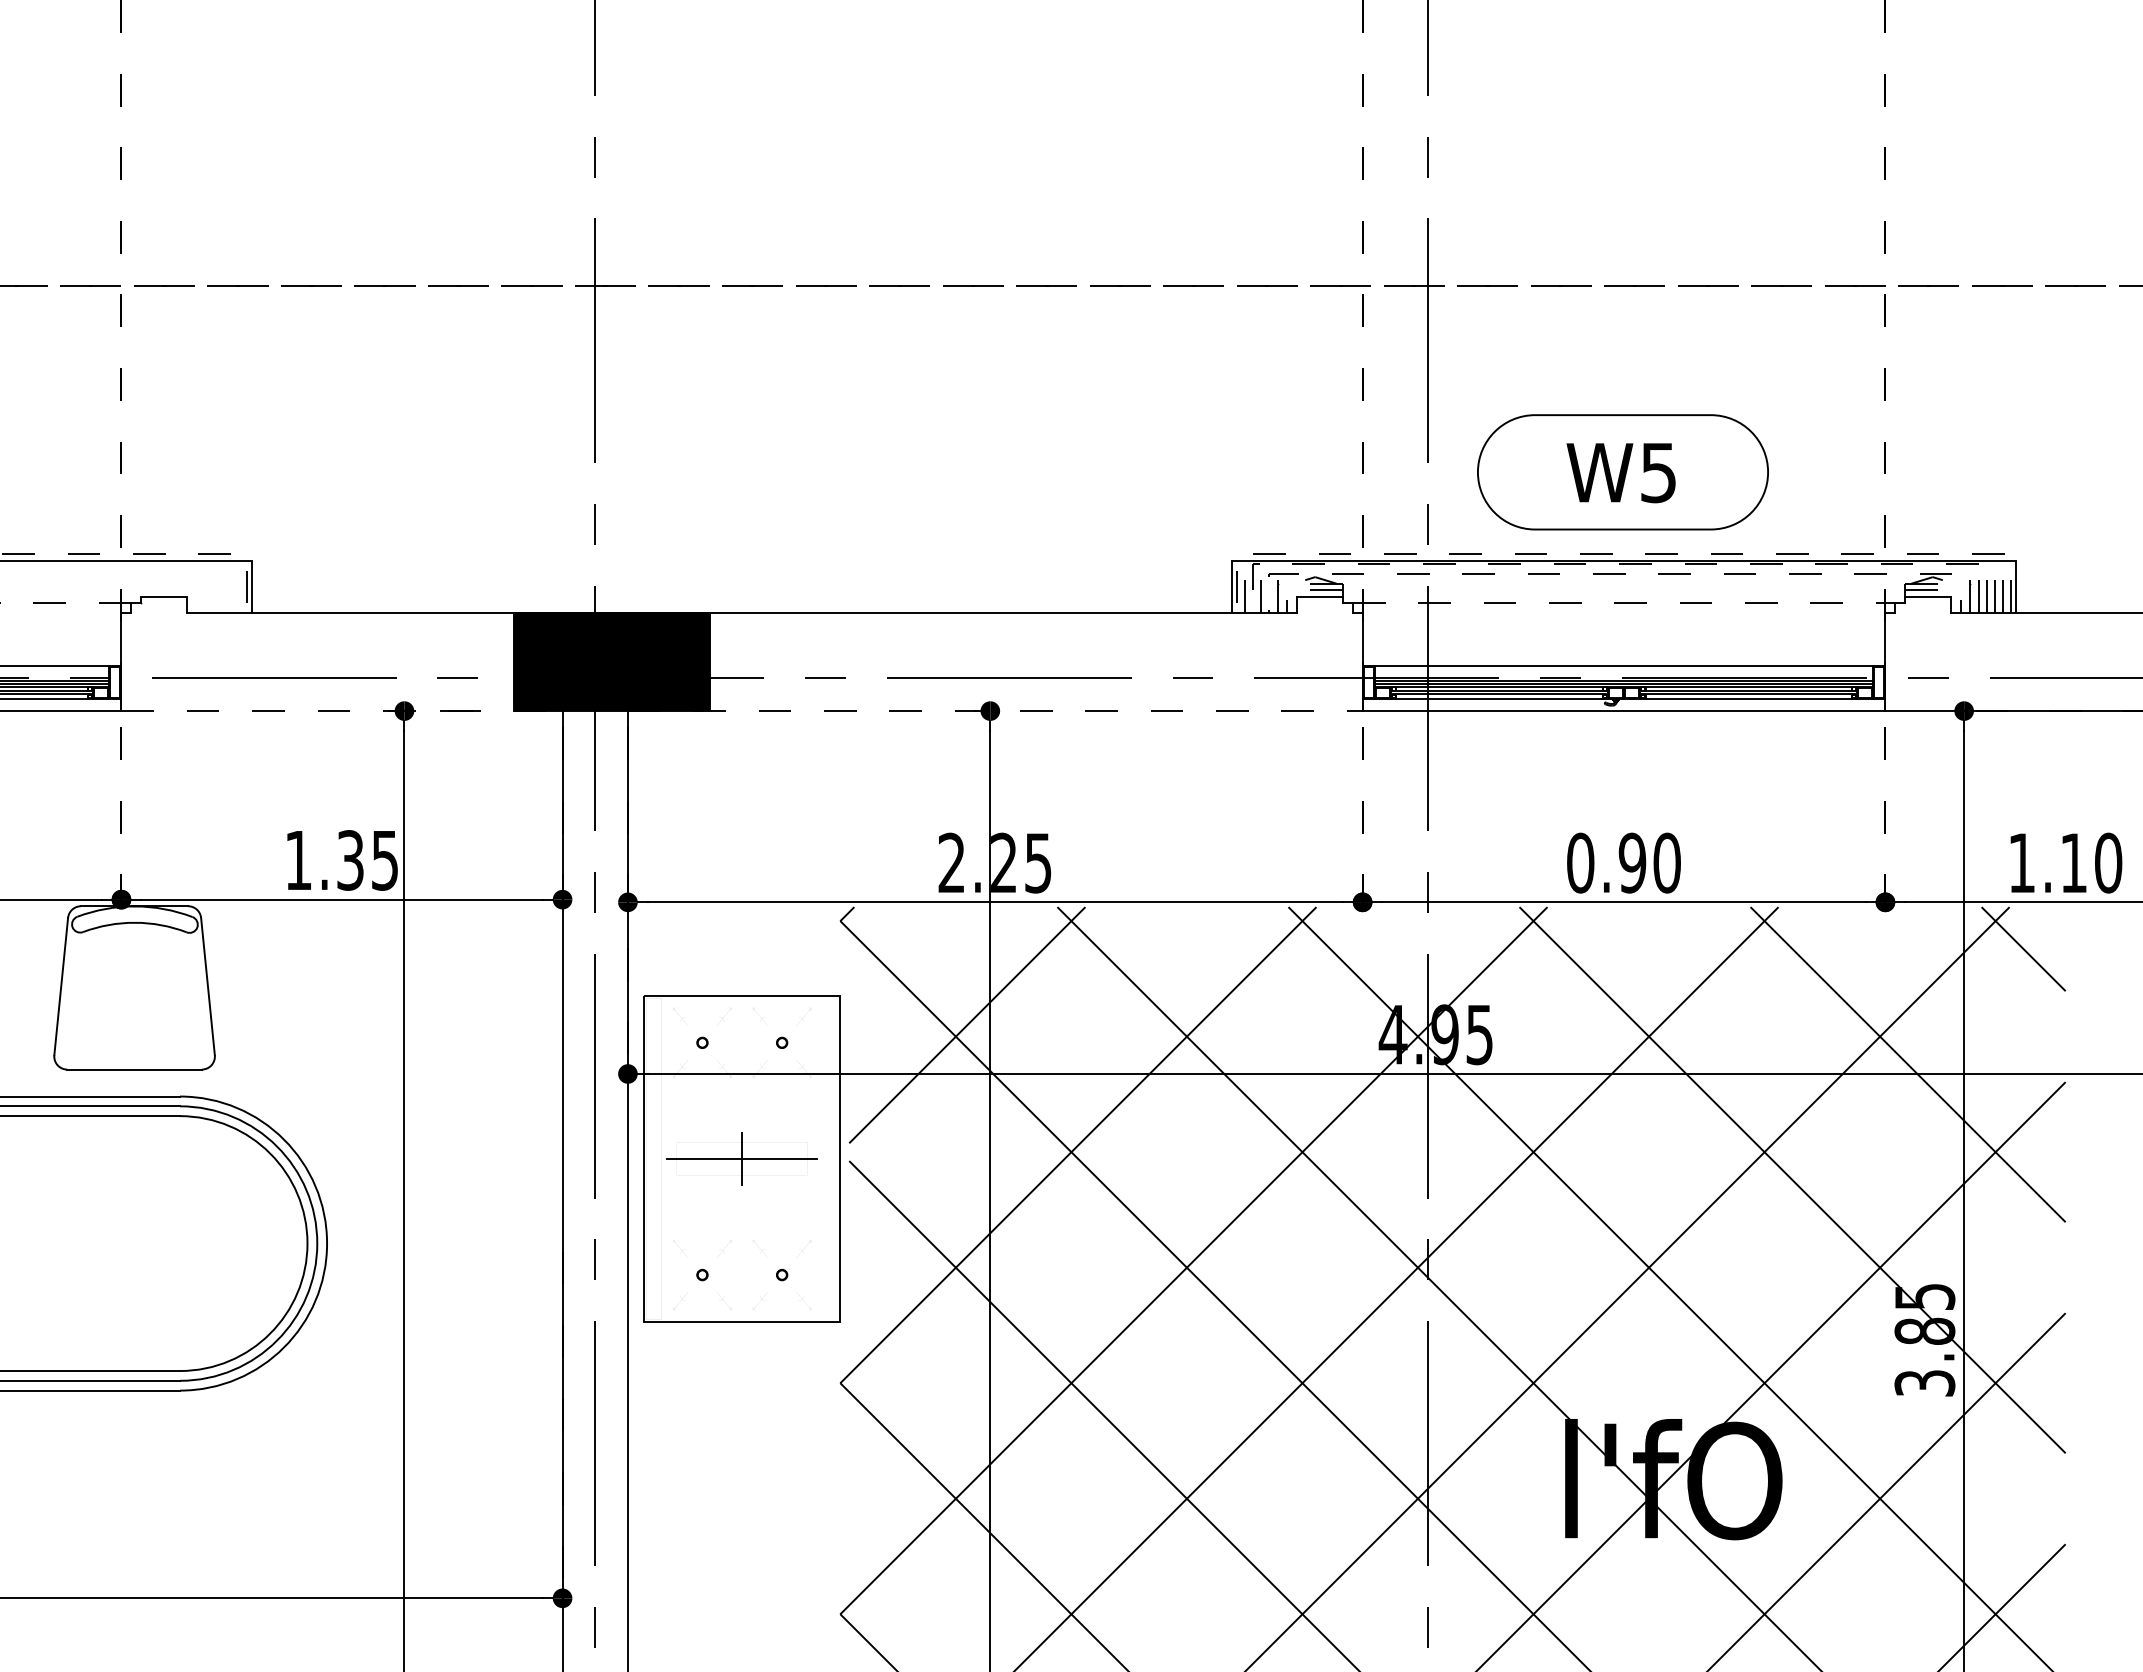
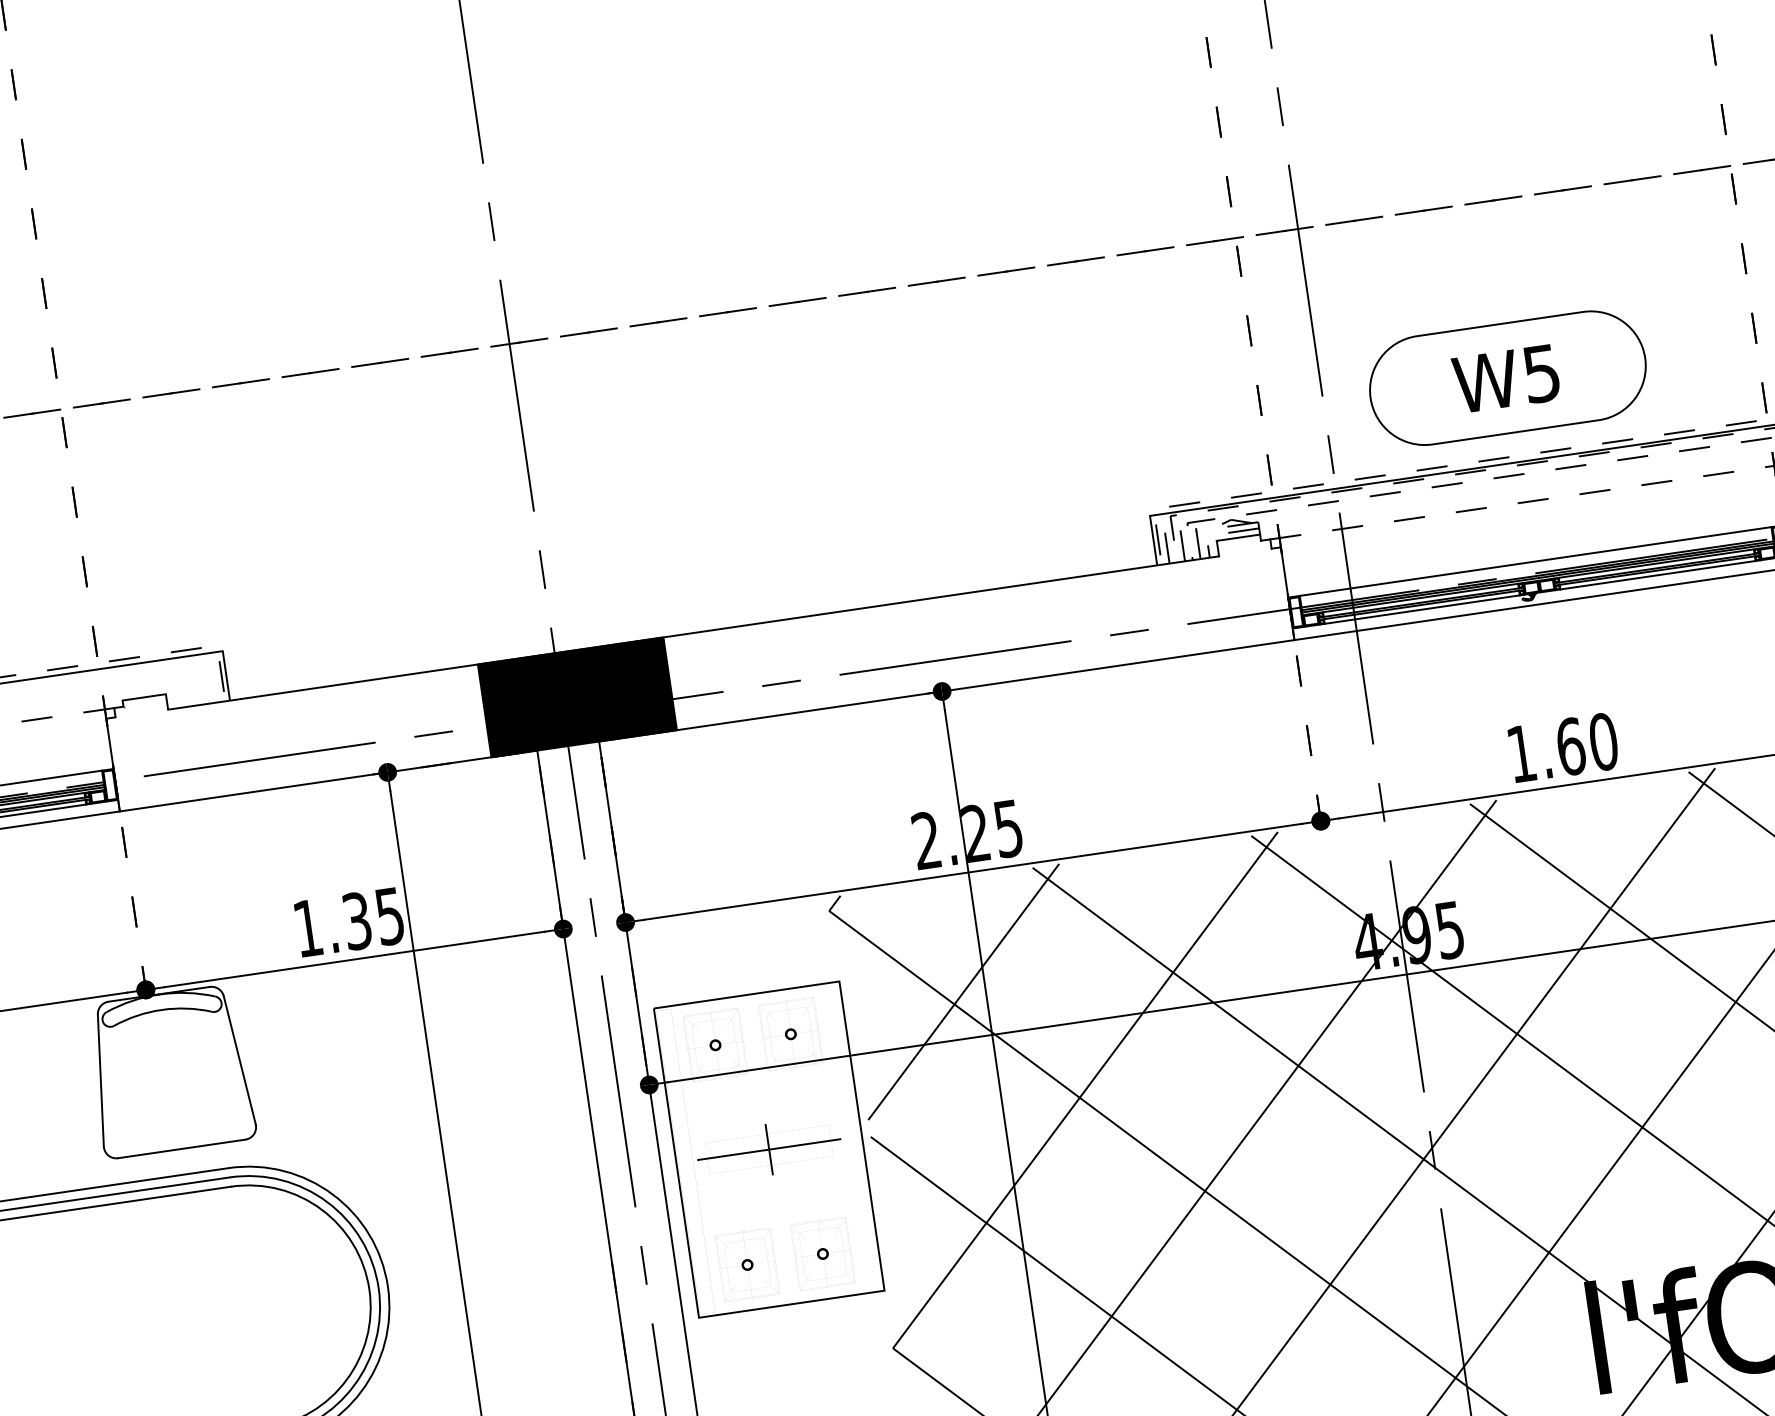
line: (342, 711) -> (329, 781), dashed -> solid
line: (995, 711) -> (947, 691), dashed -> solid
text: (1606, 862) -> (1546, 749), 0.90 -> 1.60

